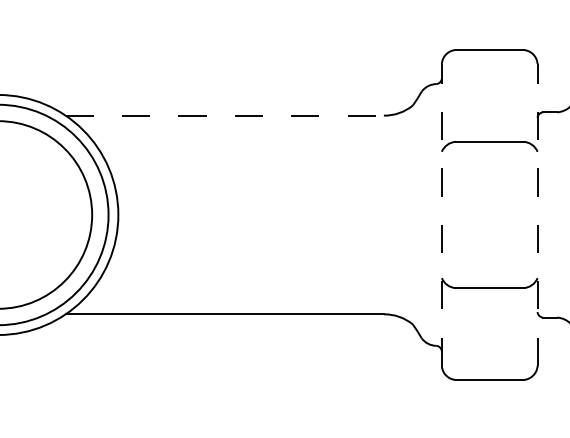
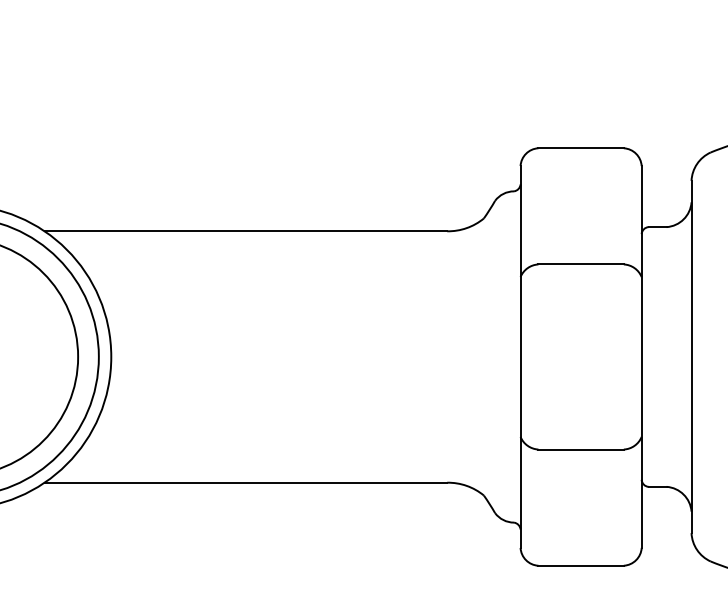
line: (225, 115) -> (246, 231), dashed -> solid
line: (441, 214) -> (520, 356), dashed -> solid
line: (537, 214) -> (641, 356), dashed -> solid

